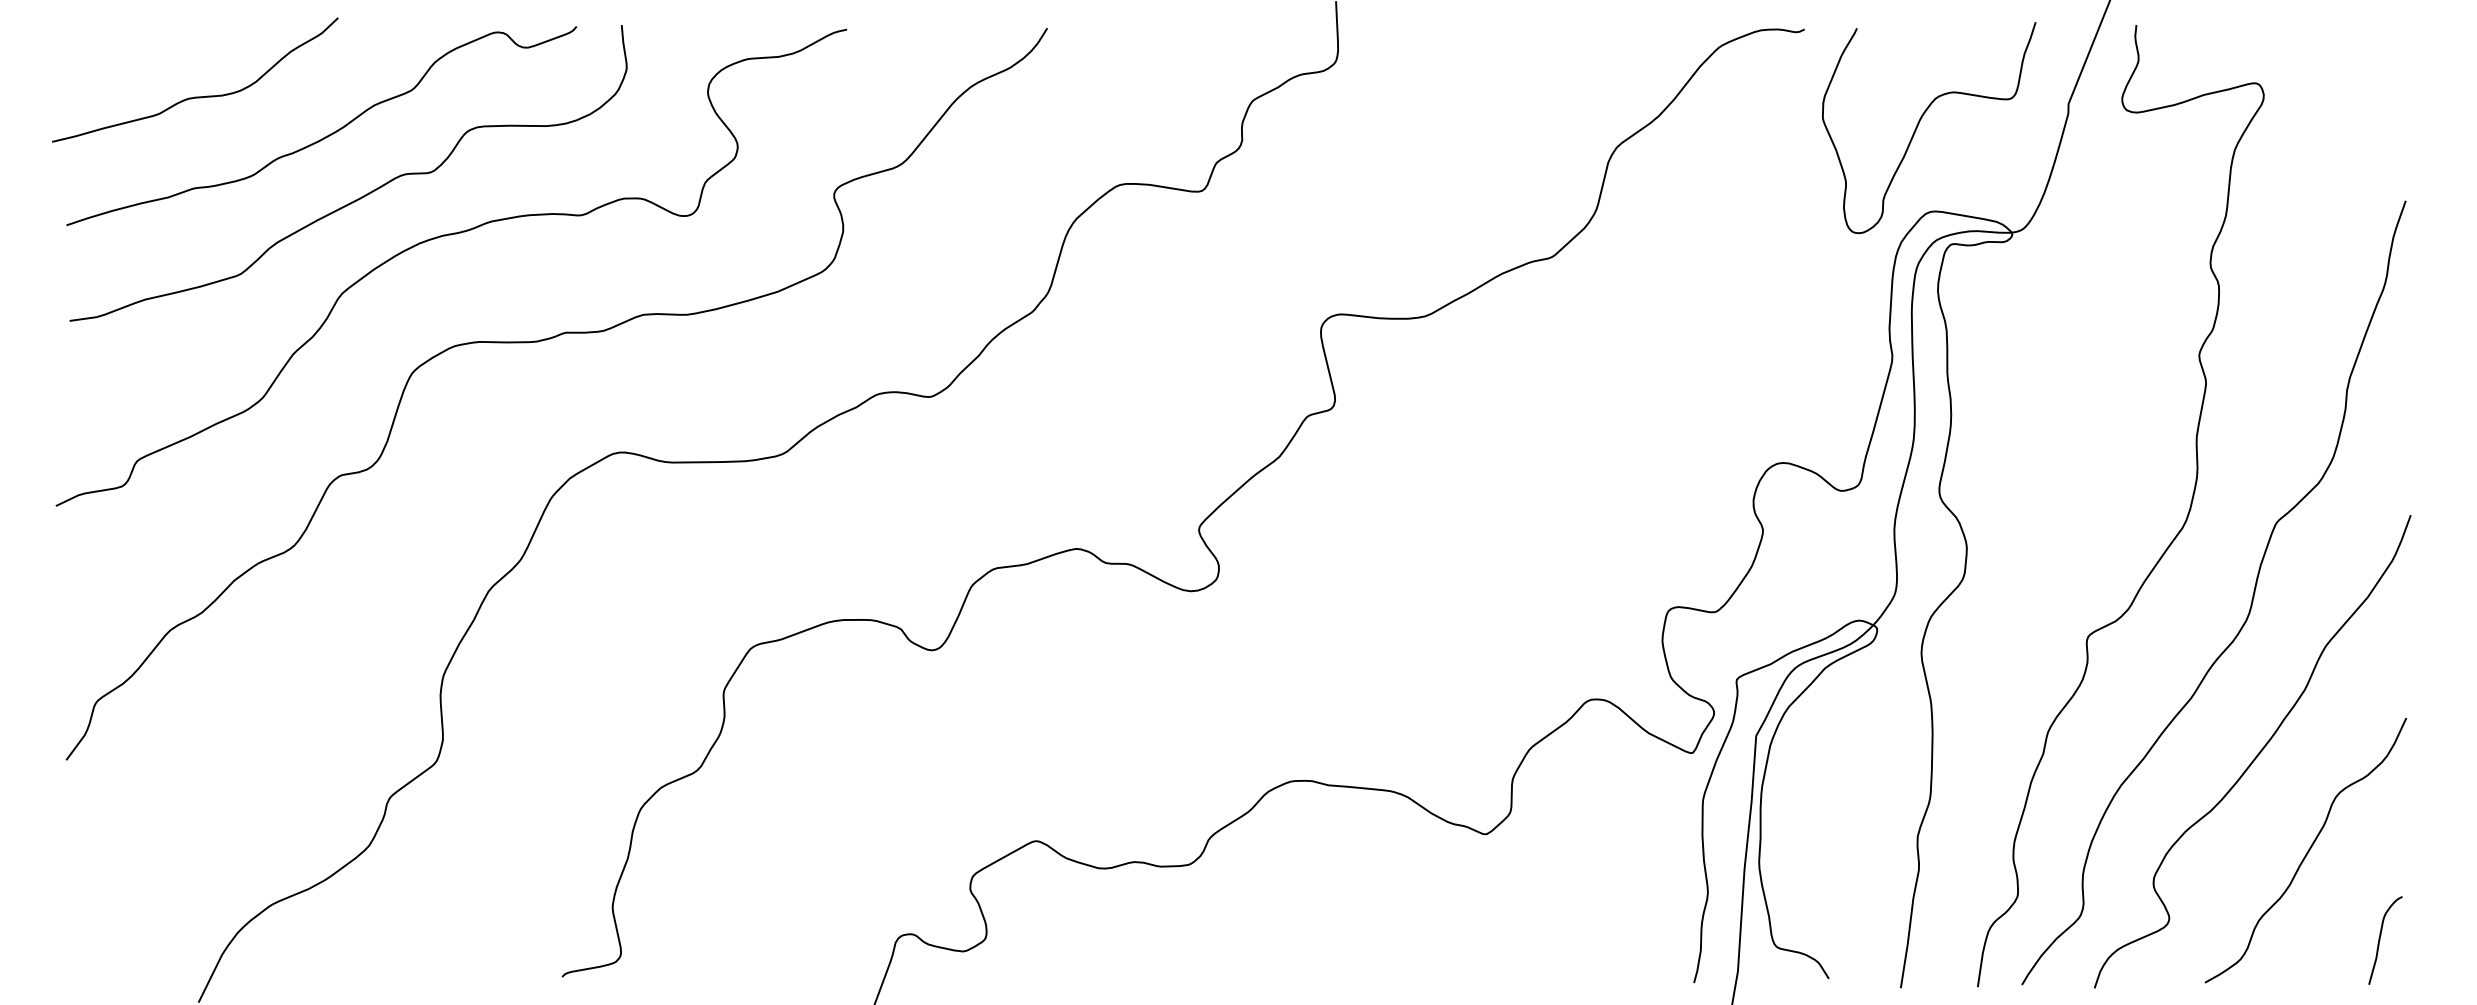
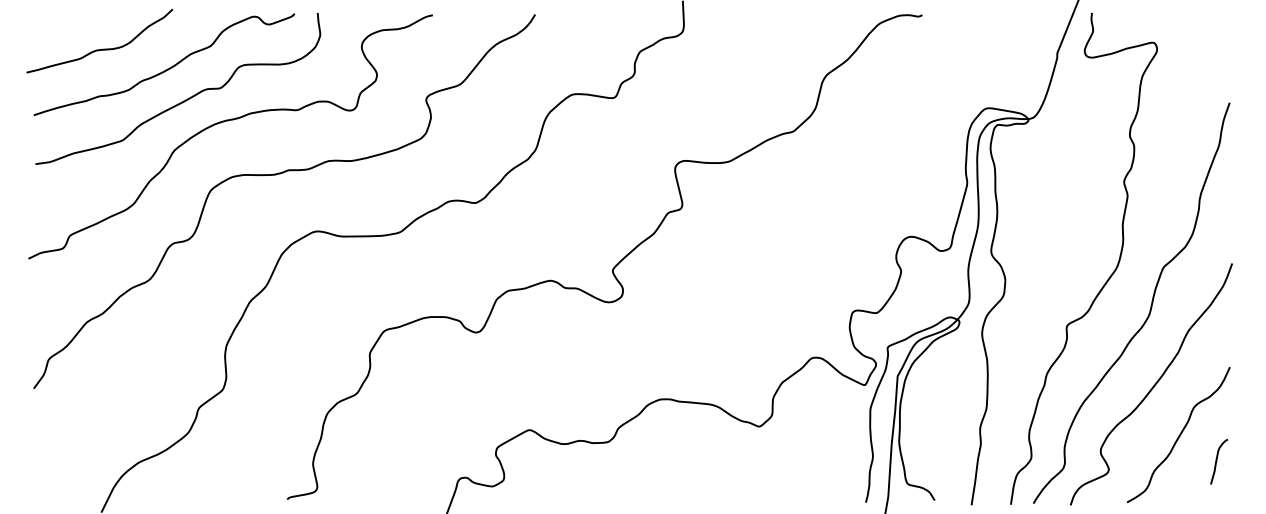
curve: (1920, 123) -> (981, 63), removed
curve: (2381, 939) -> (1217, 461), moved

